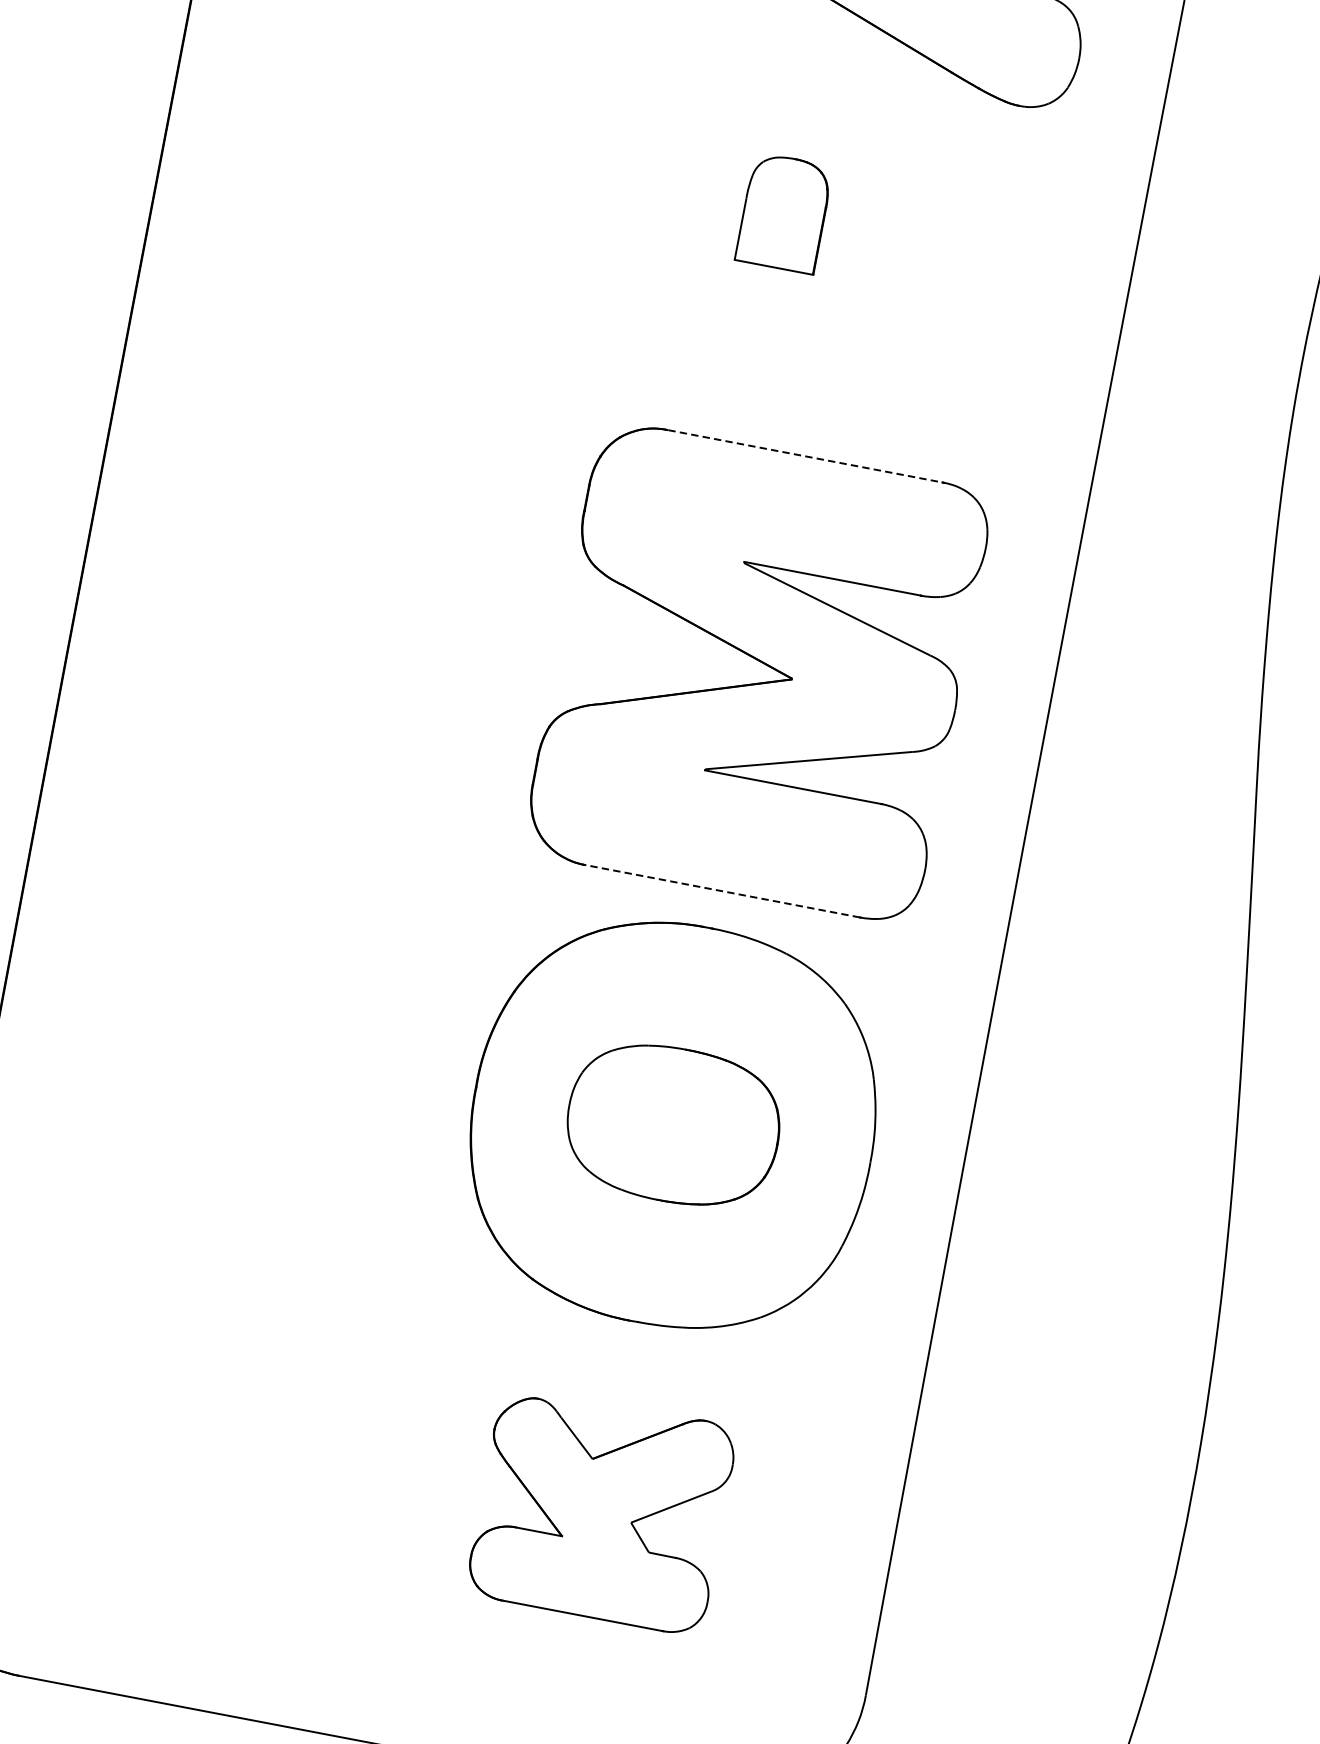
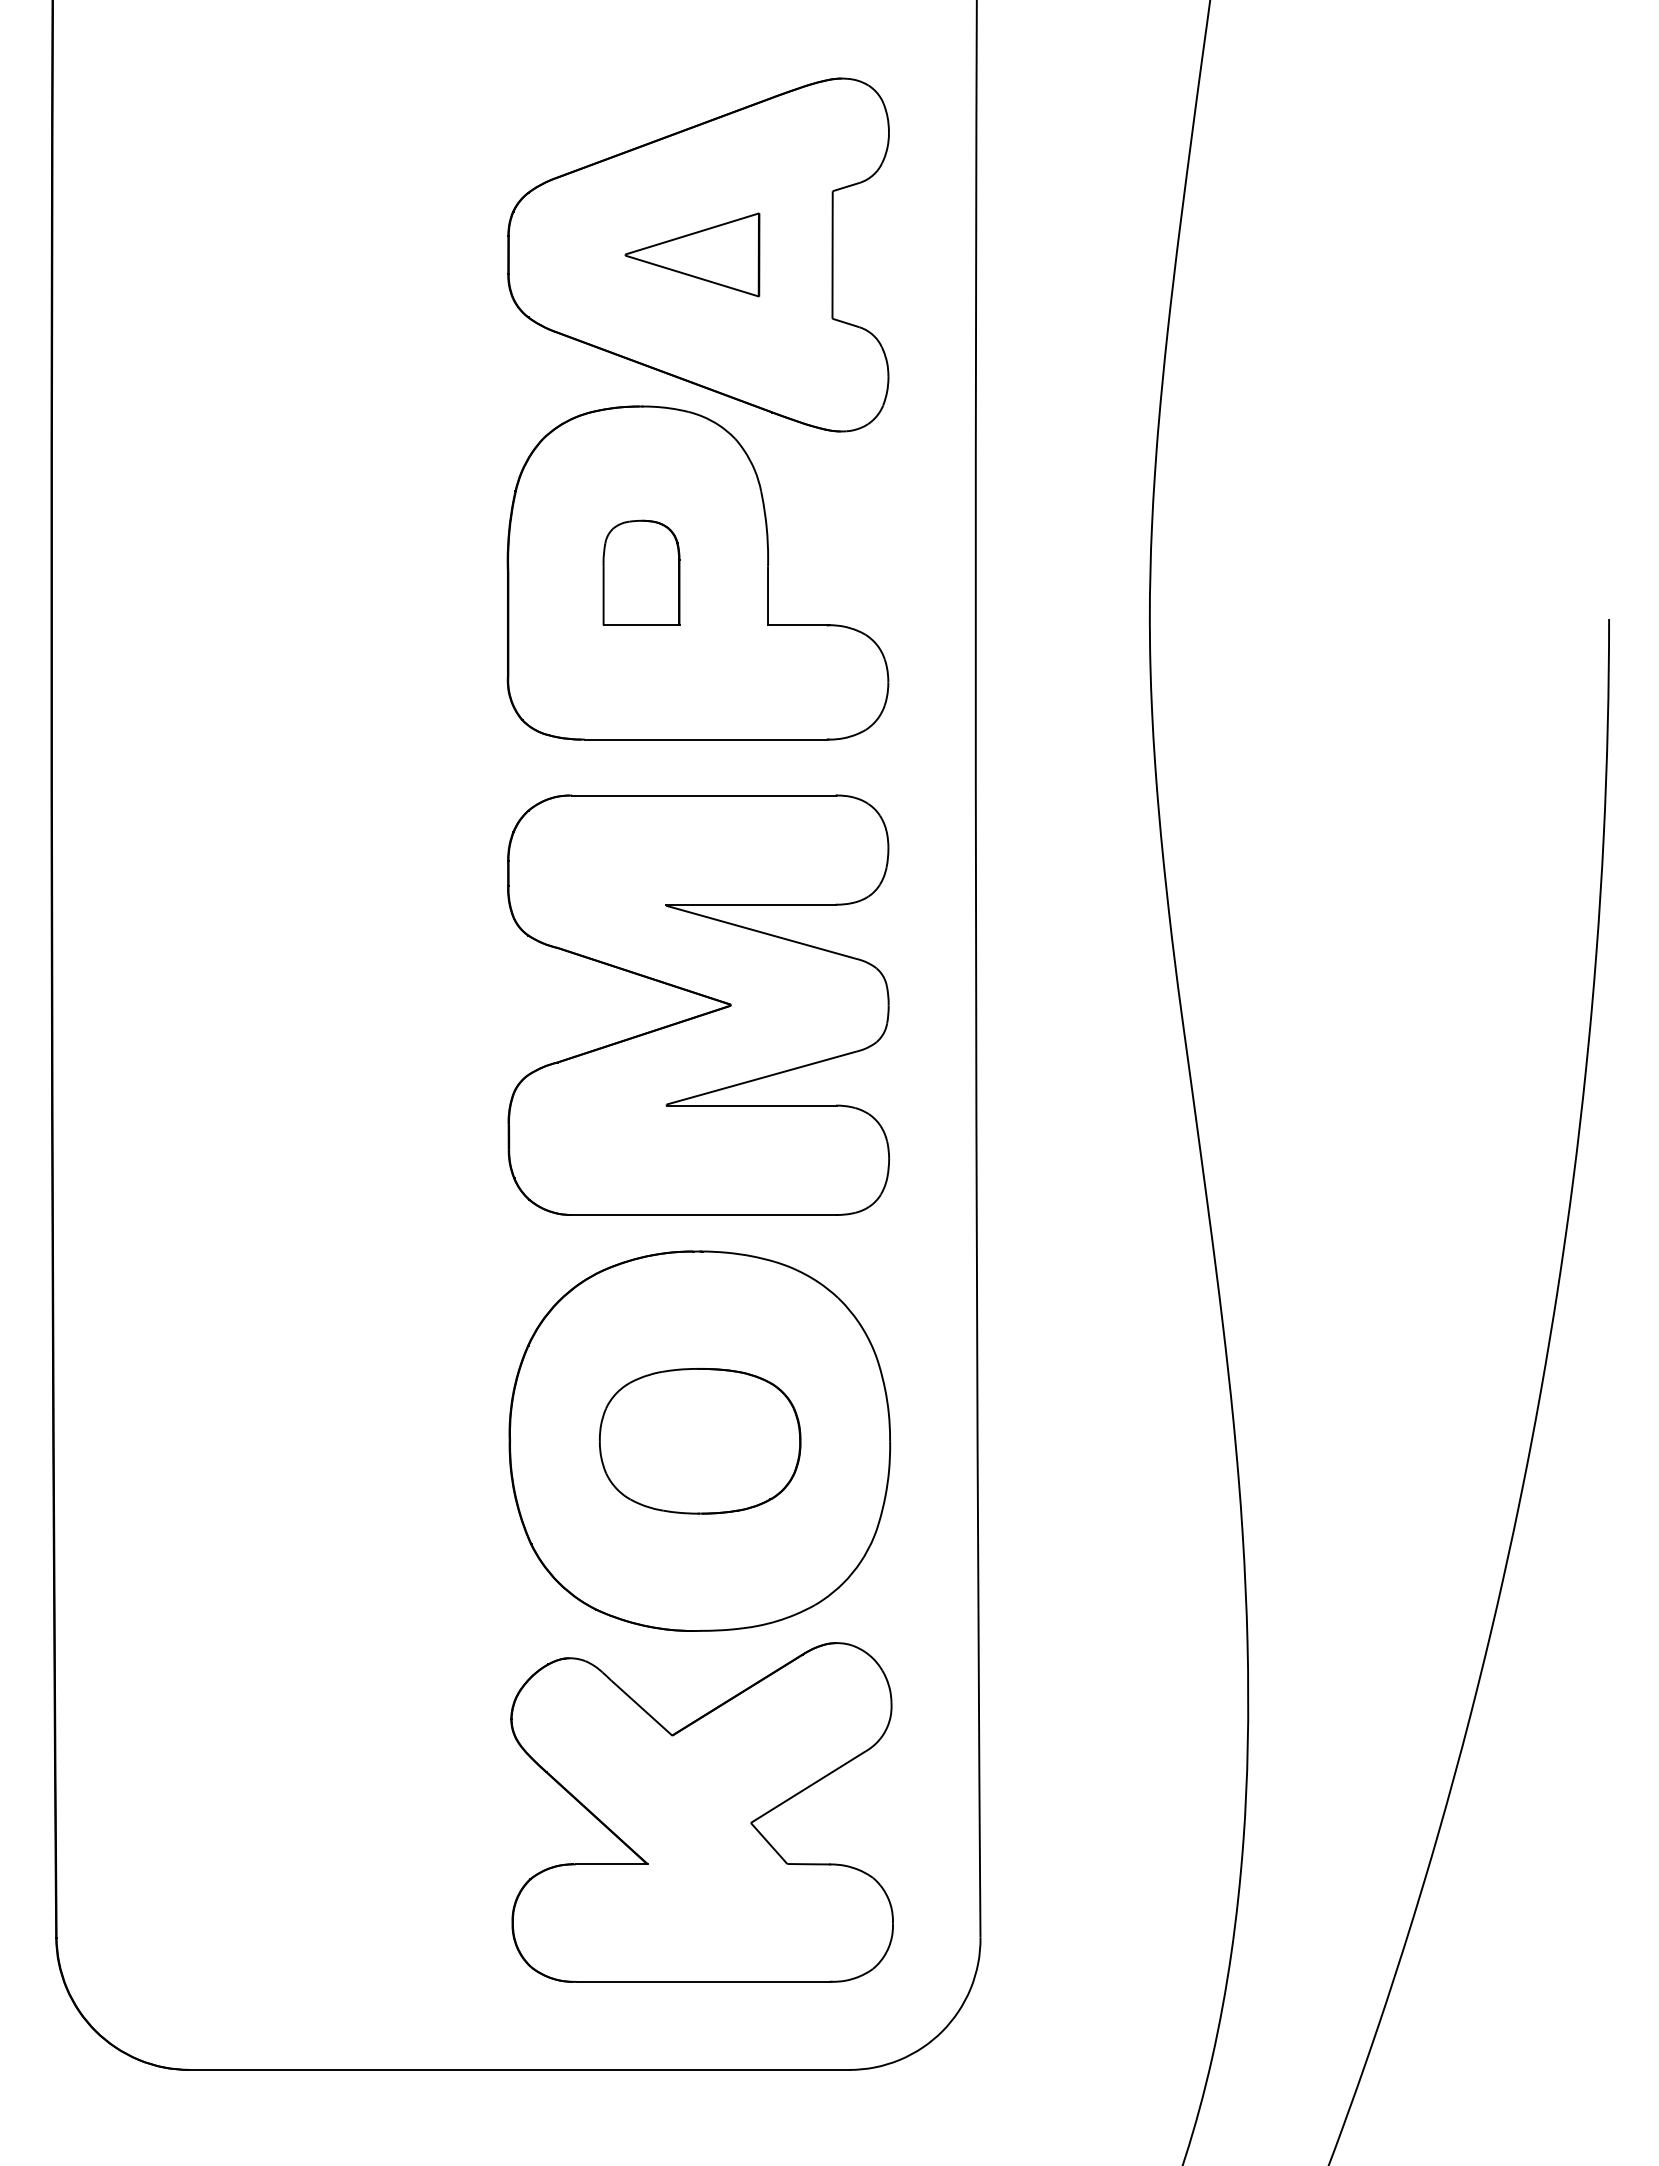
part: (842, 223) -> (697, 572), added
line: (805, 456) -> (704, 795), dashed -> solid
line: (722, 890) -> (704, 1214), dashed -> solid
part: (601, 1510) -> (701, 1812), size x1.67

